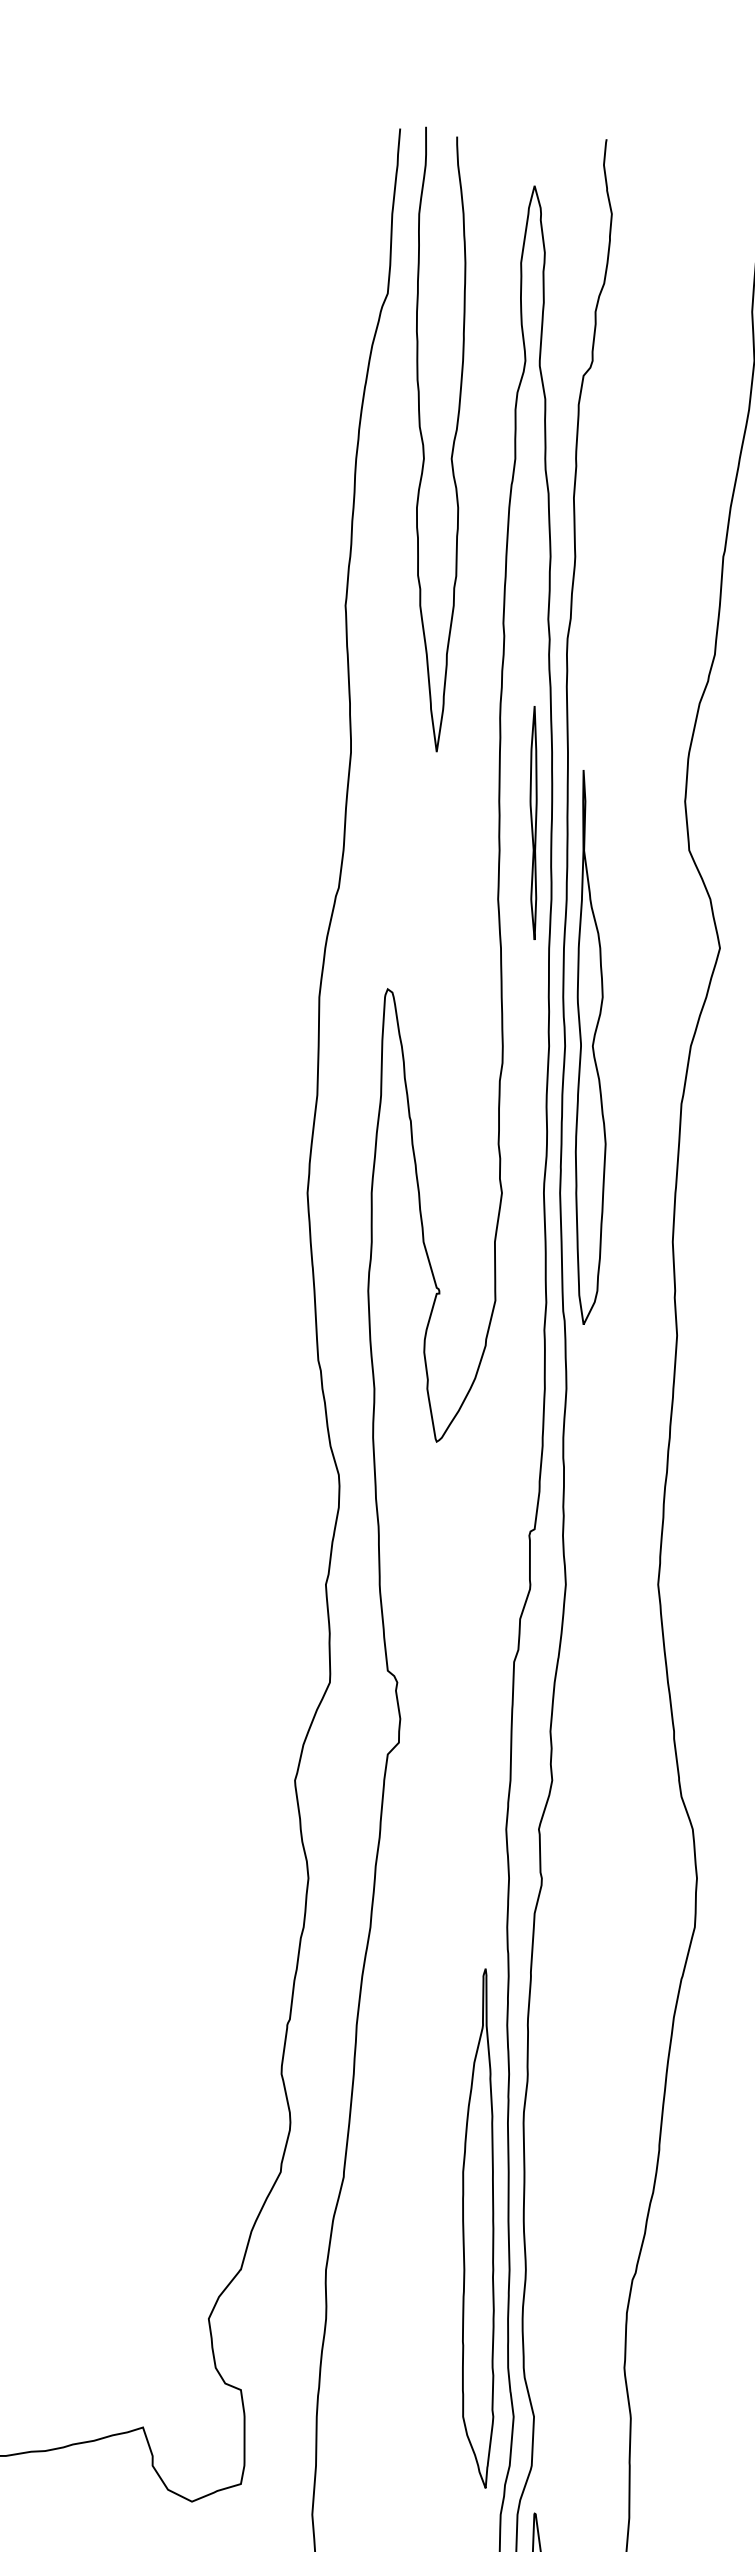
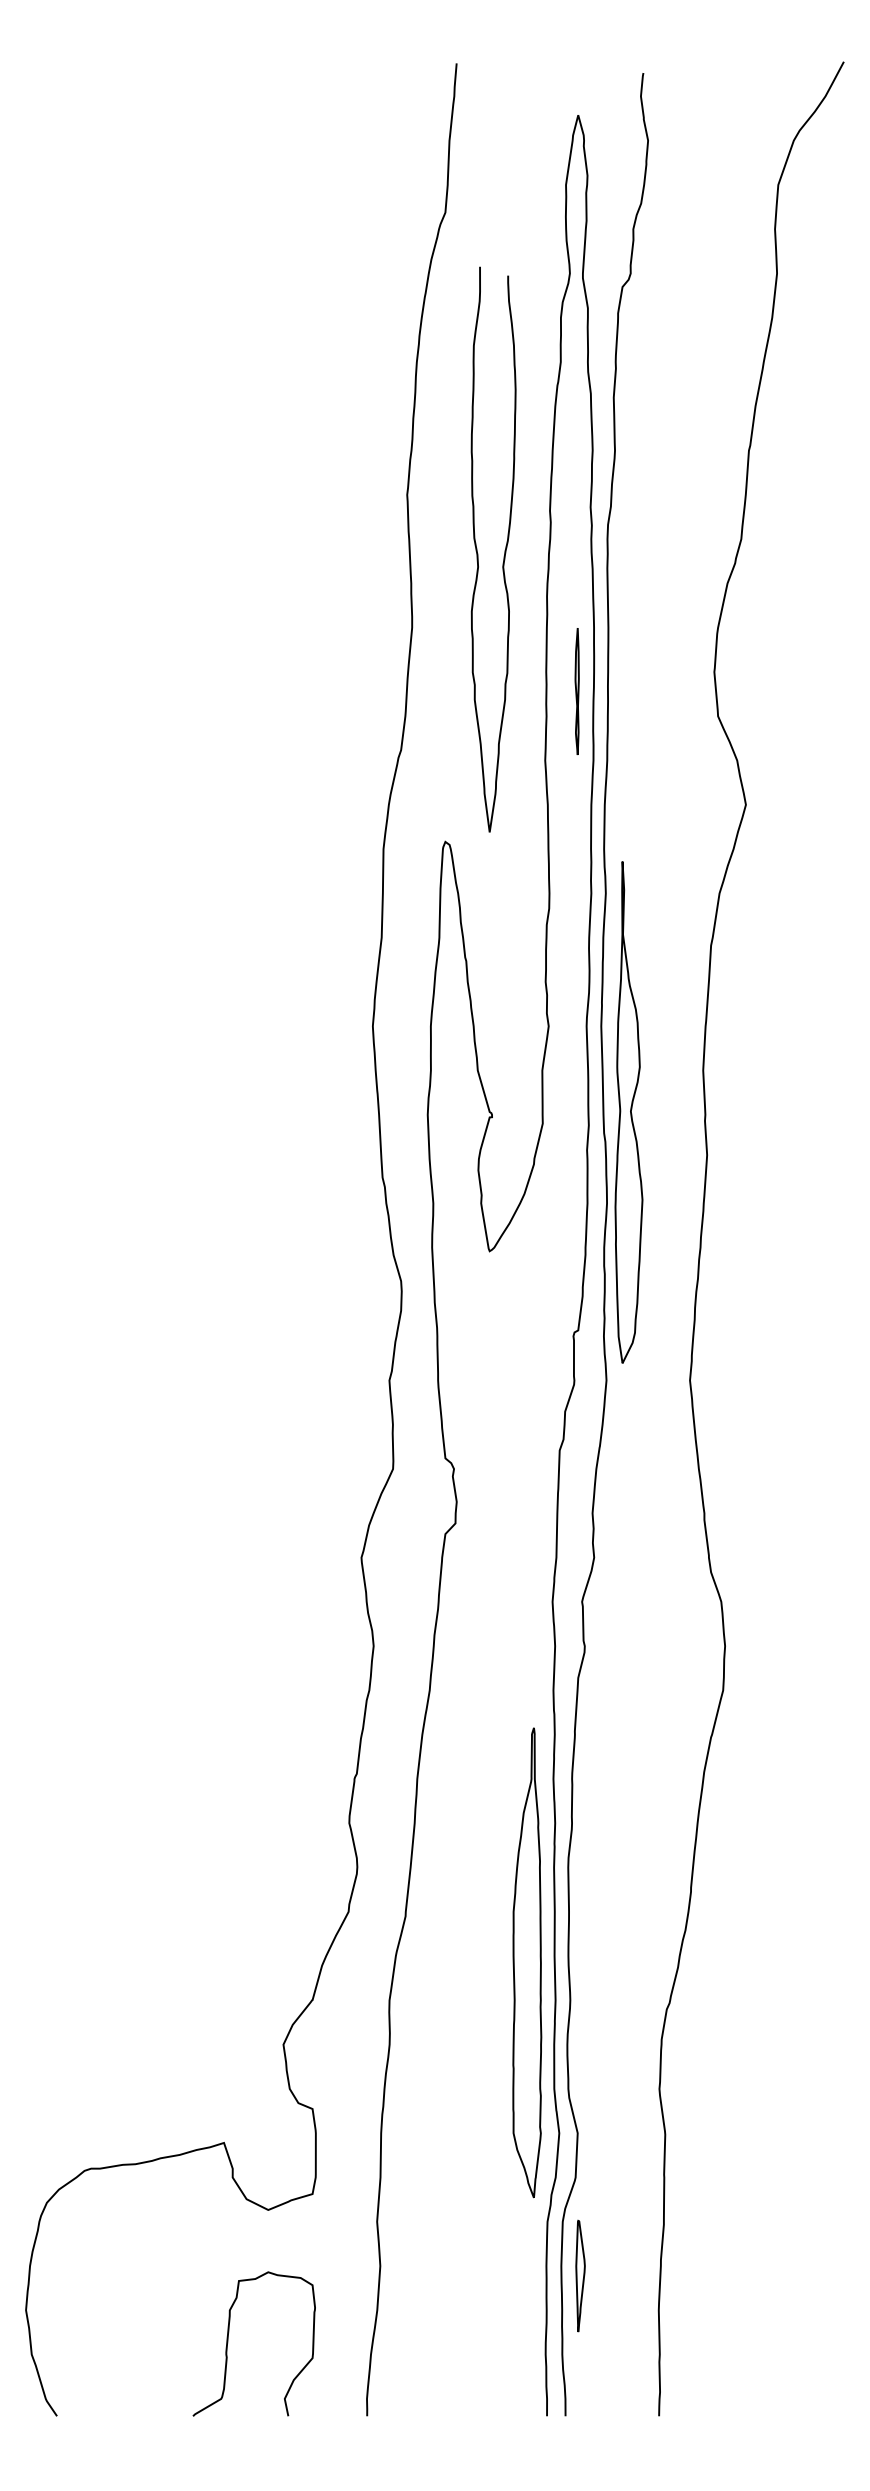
curve: (453, 440) -> (504, 550), moved
part: (532, 822) -> (576, 691), size x0.6
part: (590, 1047) -> (628, 1112), moved

